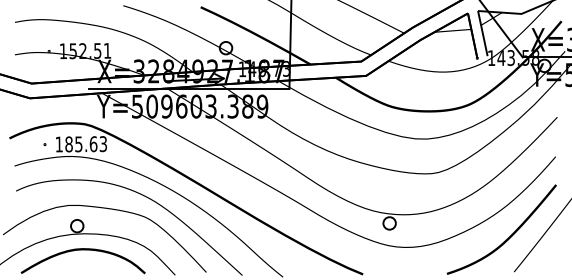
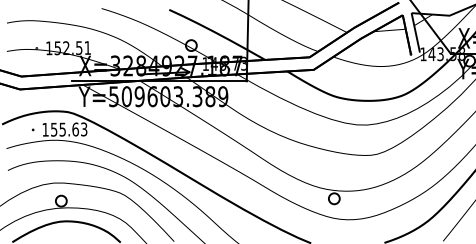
text: (68, 144) -> (53, 129), 185.63 -> 155.63

